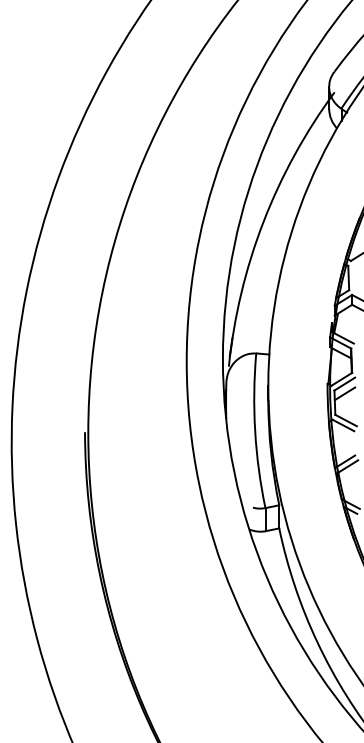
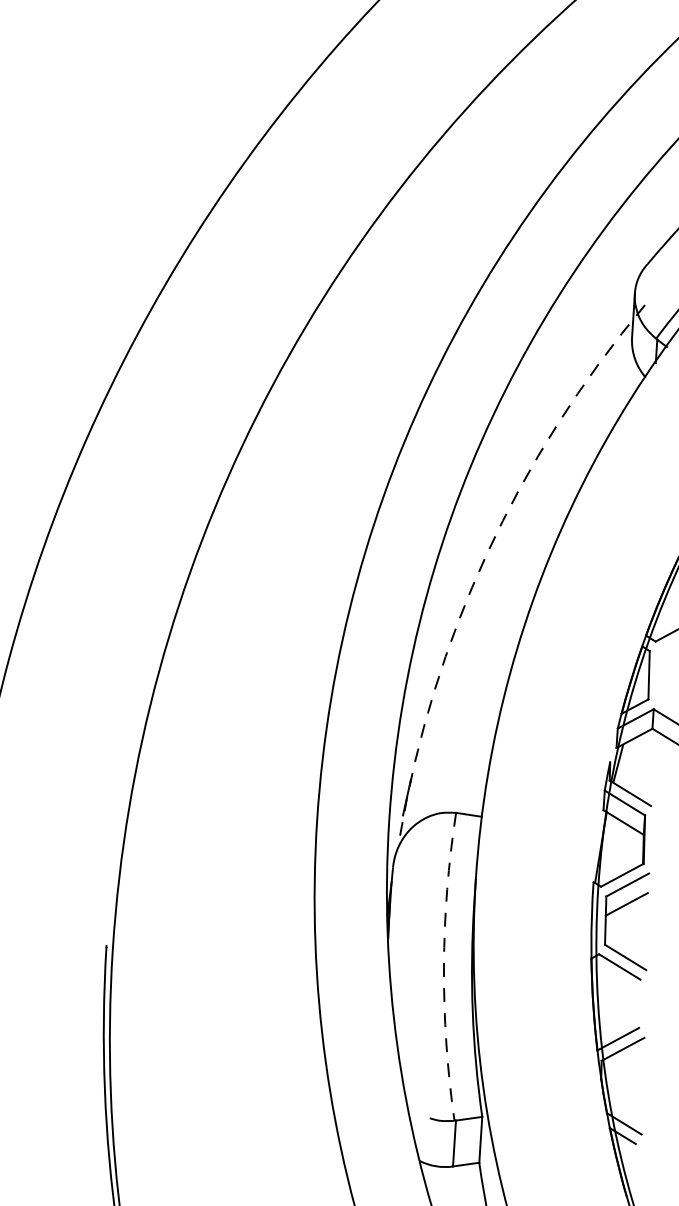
arc: (263, 222) -> (487, 554), solid -> dashed
arc: (255, 431) -> (444, 967), solid -> dashed

